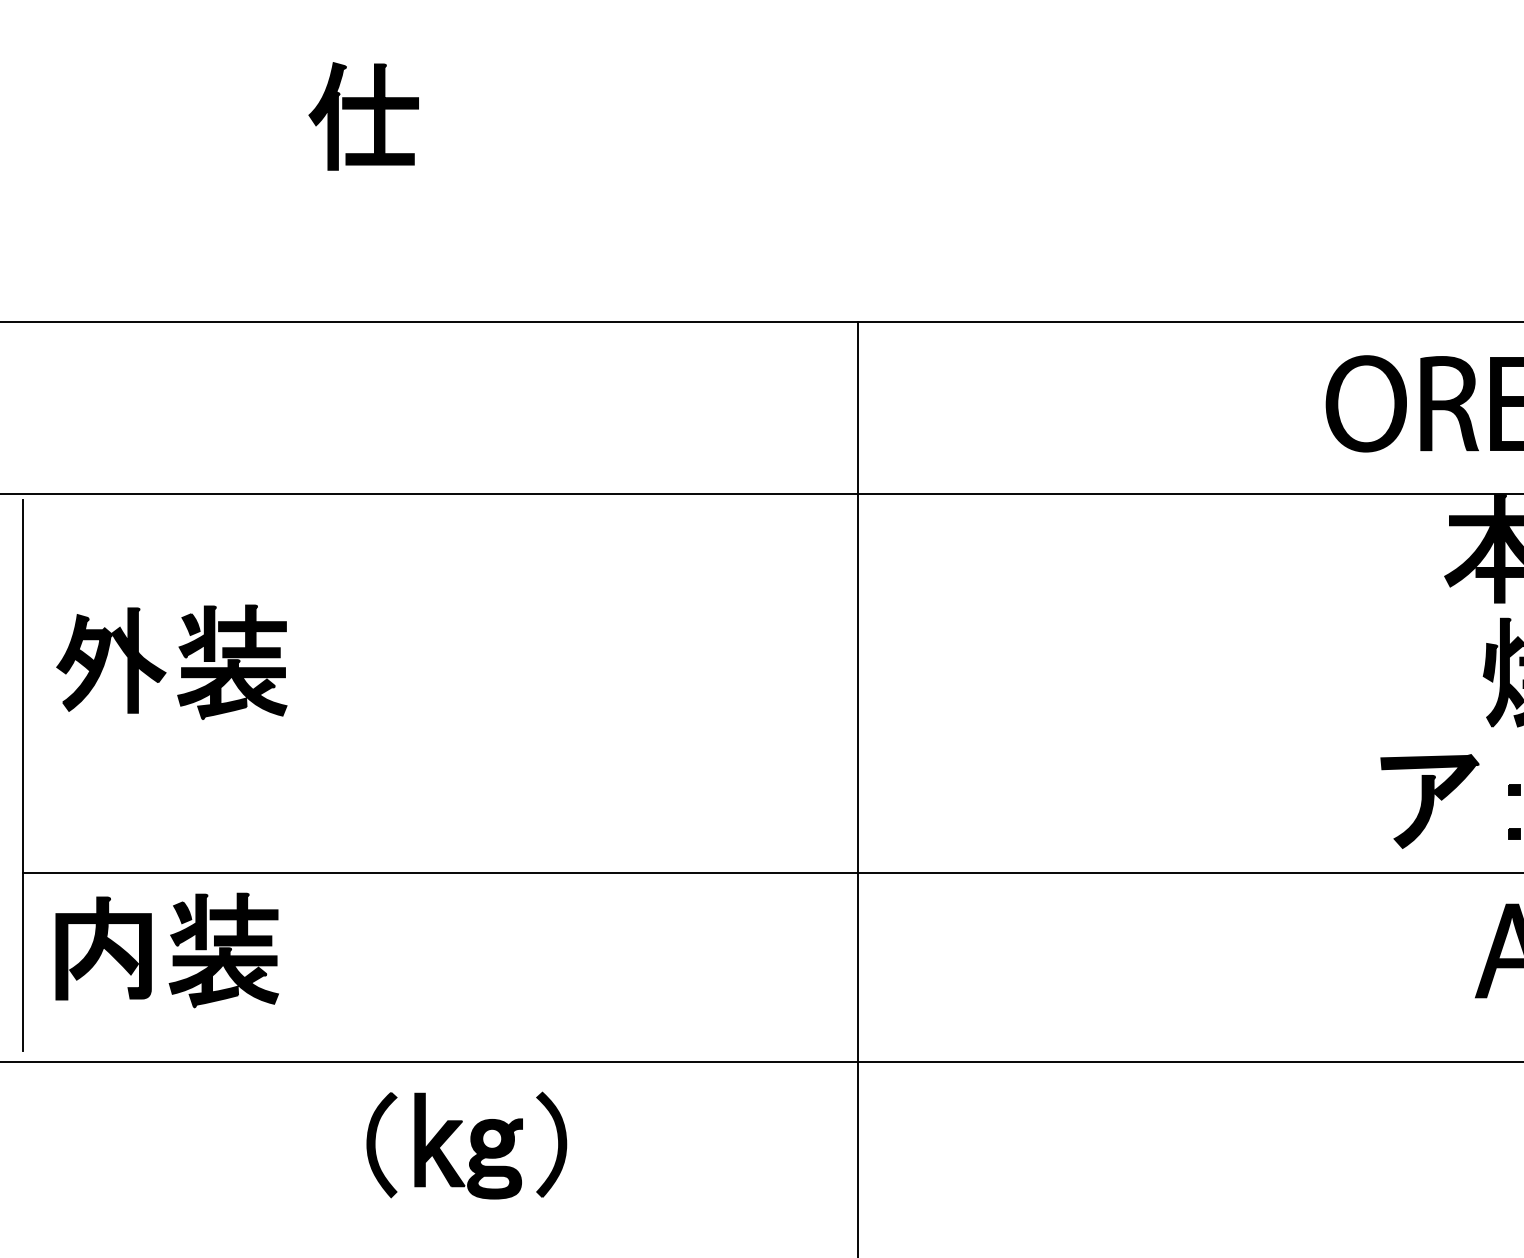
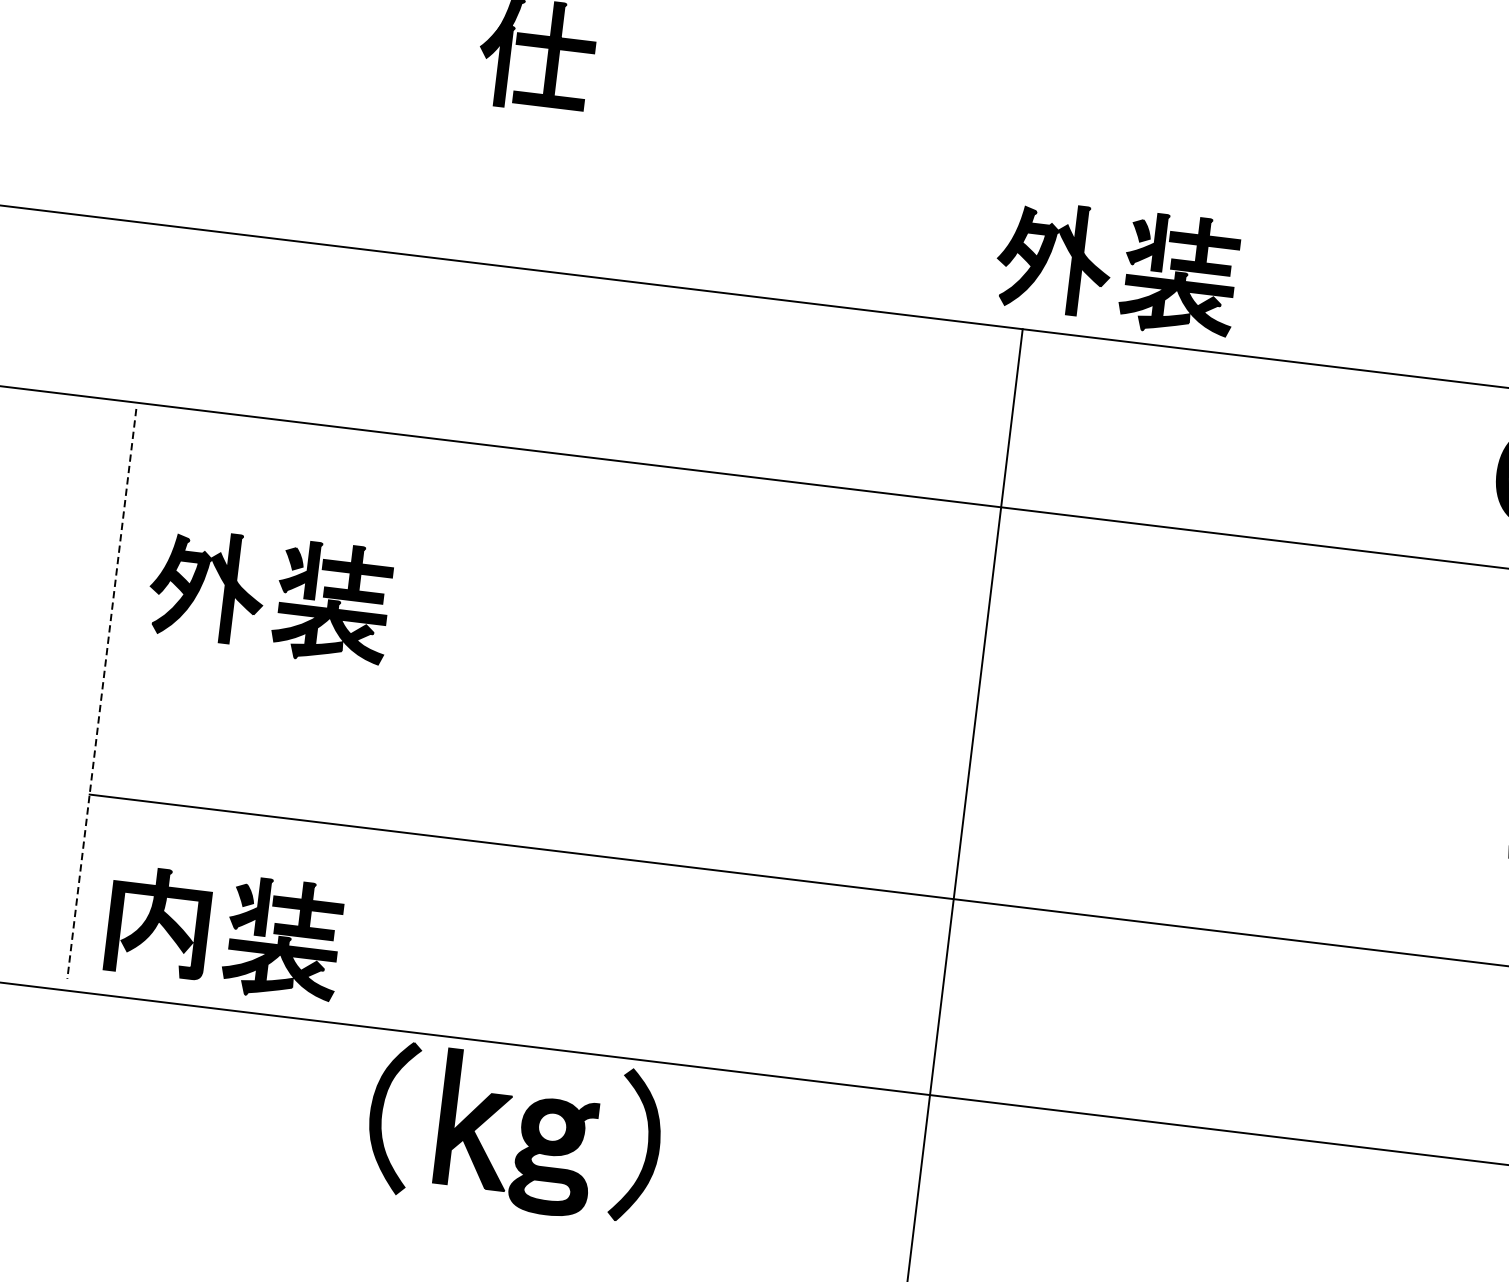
part: (950, 257) -> (1126, 274), added
line: (23, 775) -> (102, 694), solid -> dashed
part: (172, 955) -> (229, 938), moved
part: (466, 1145) -> (514, 1132), size x1.4

